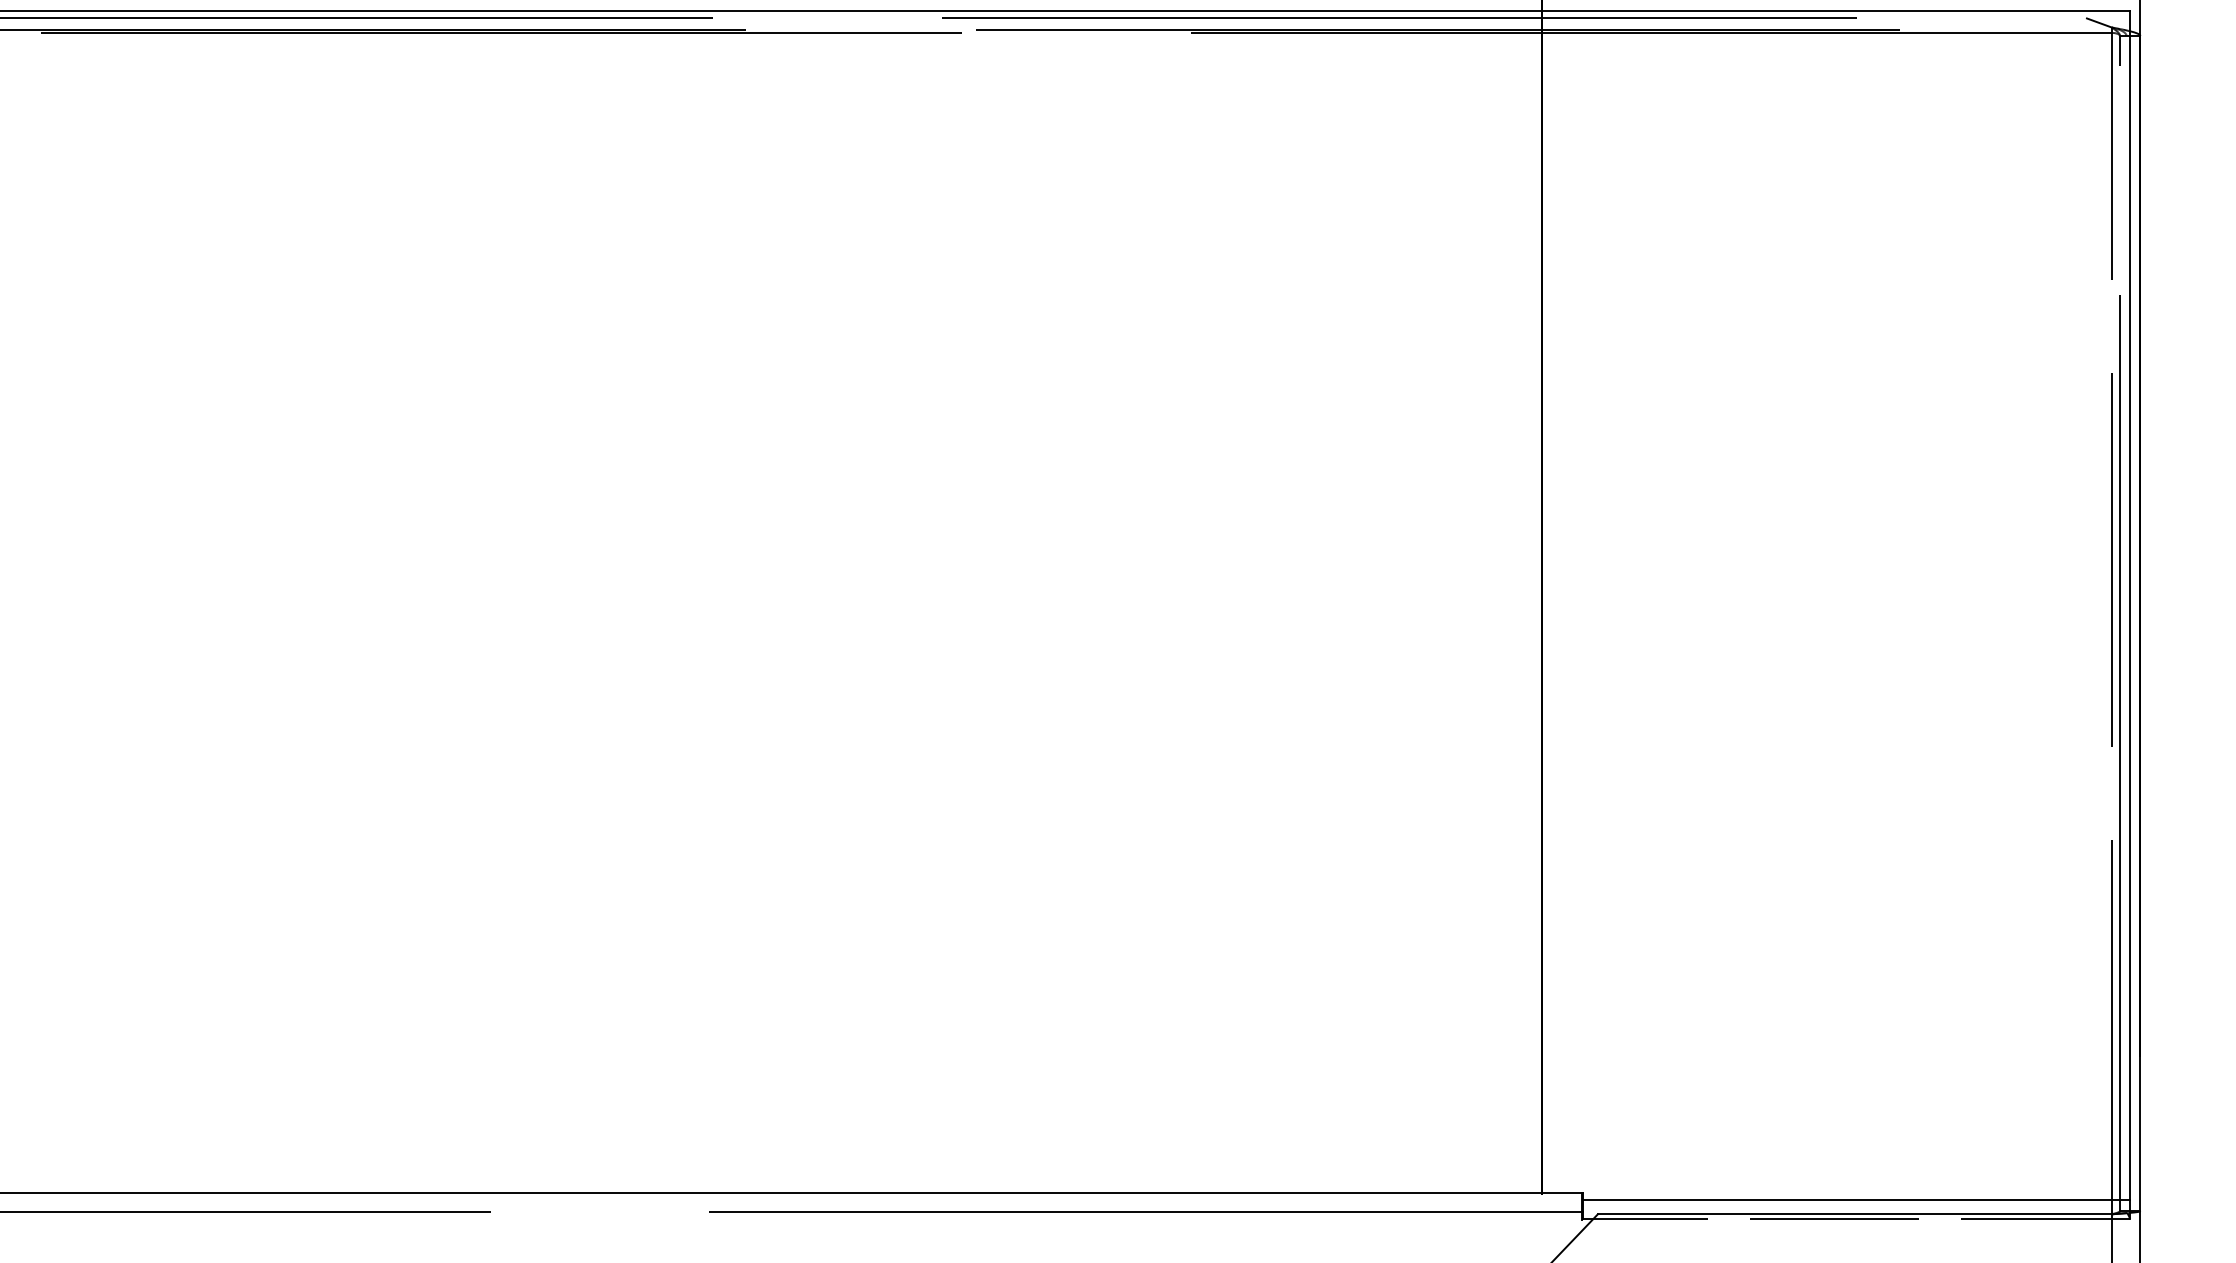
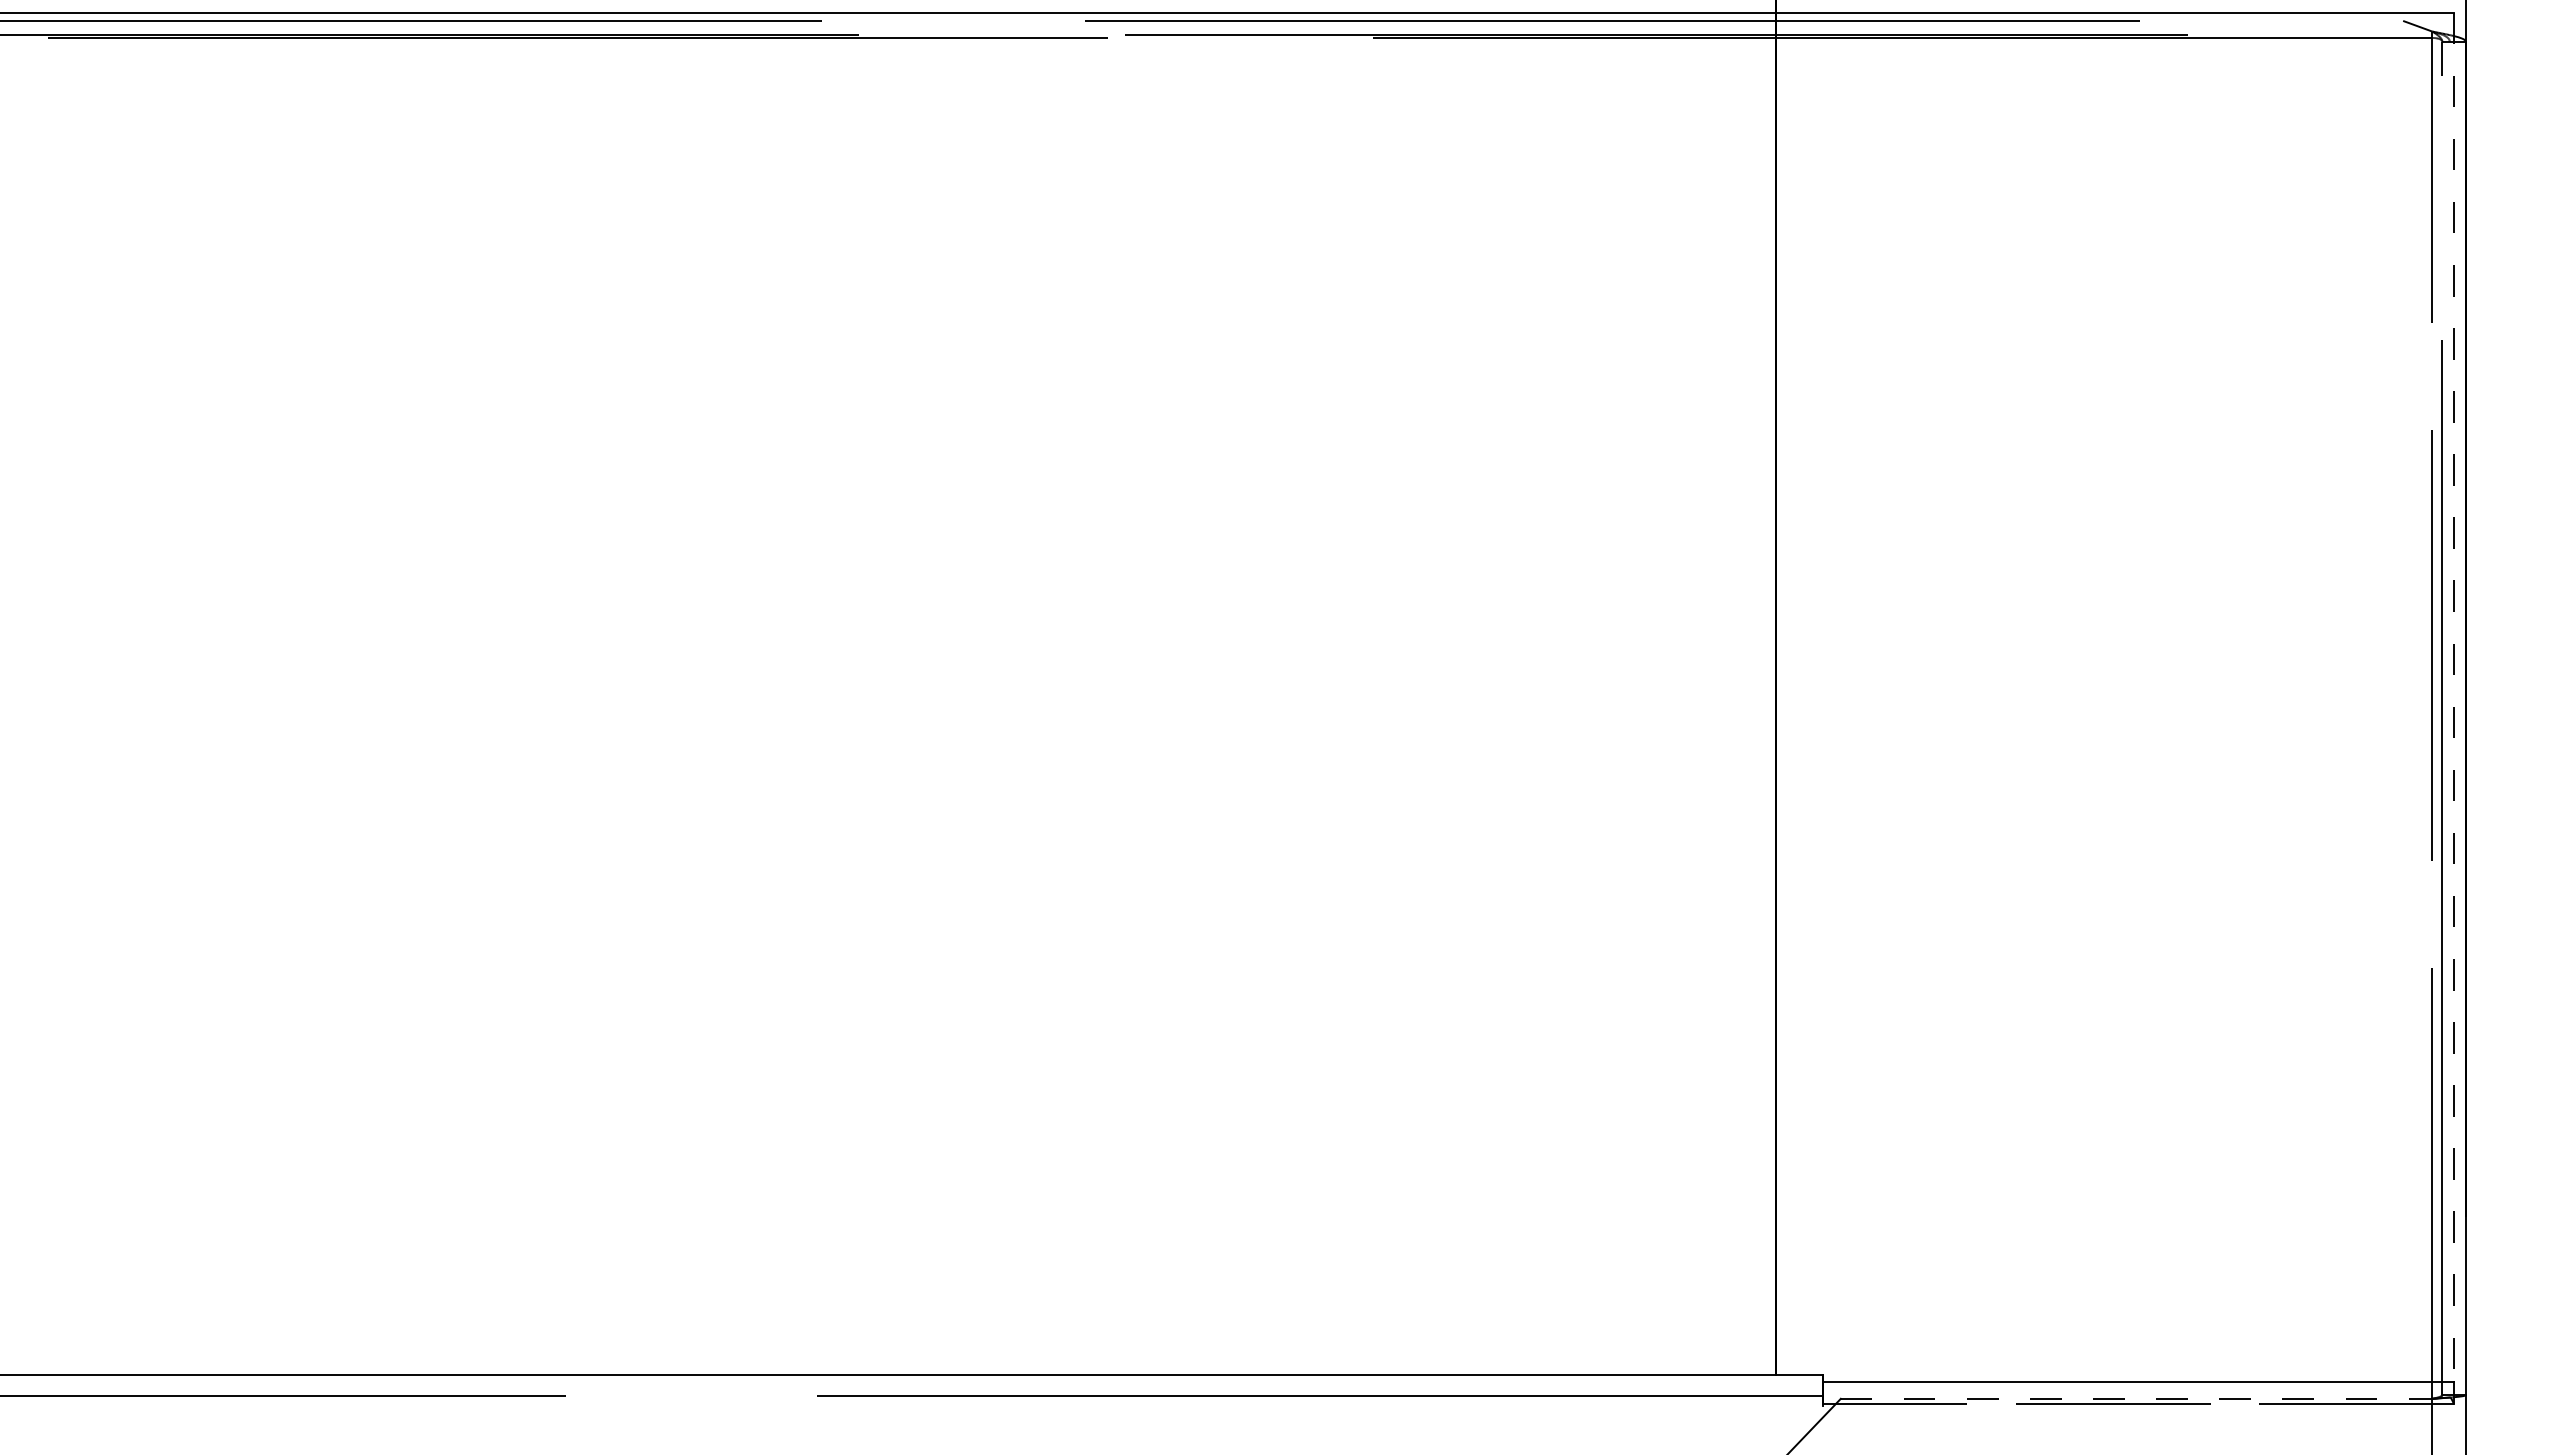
line: (2129, 605) -> (2453, 697), solid -> dashed
line: (1854, 1213) -> (2136, 1398), solid -> dashed

